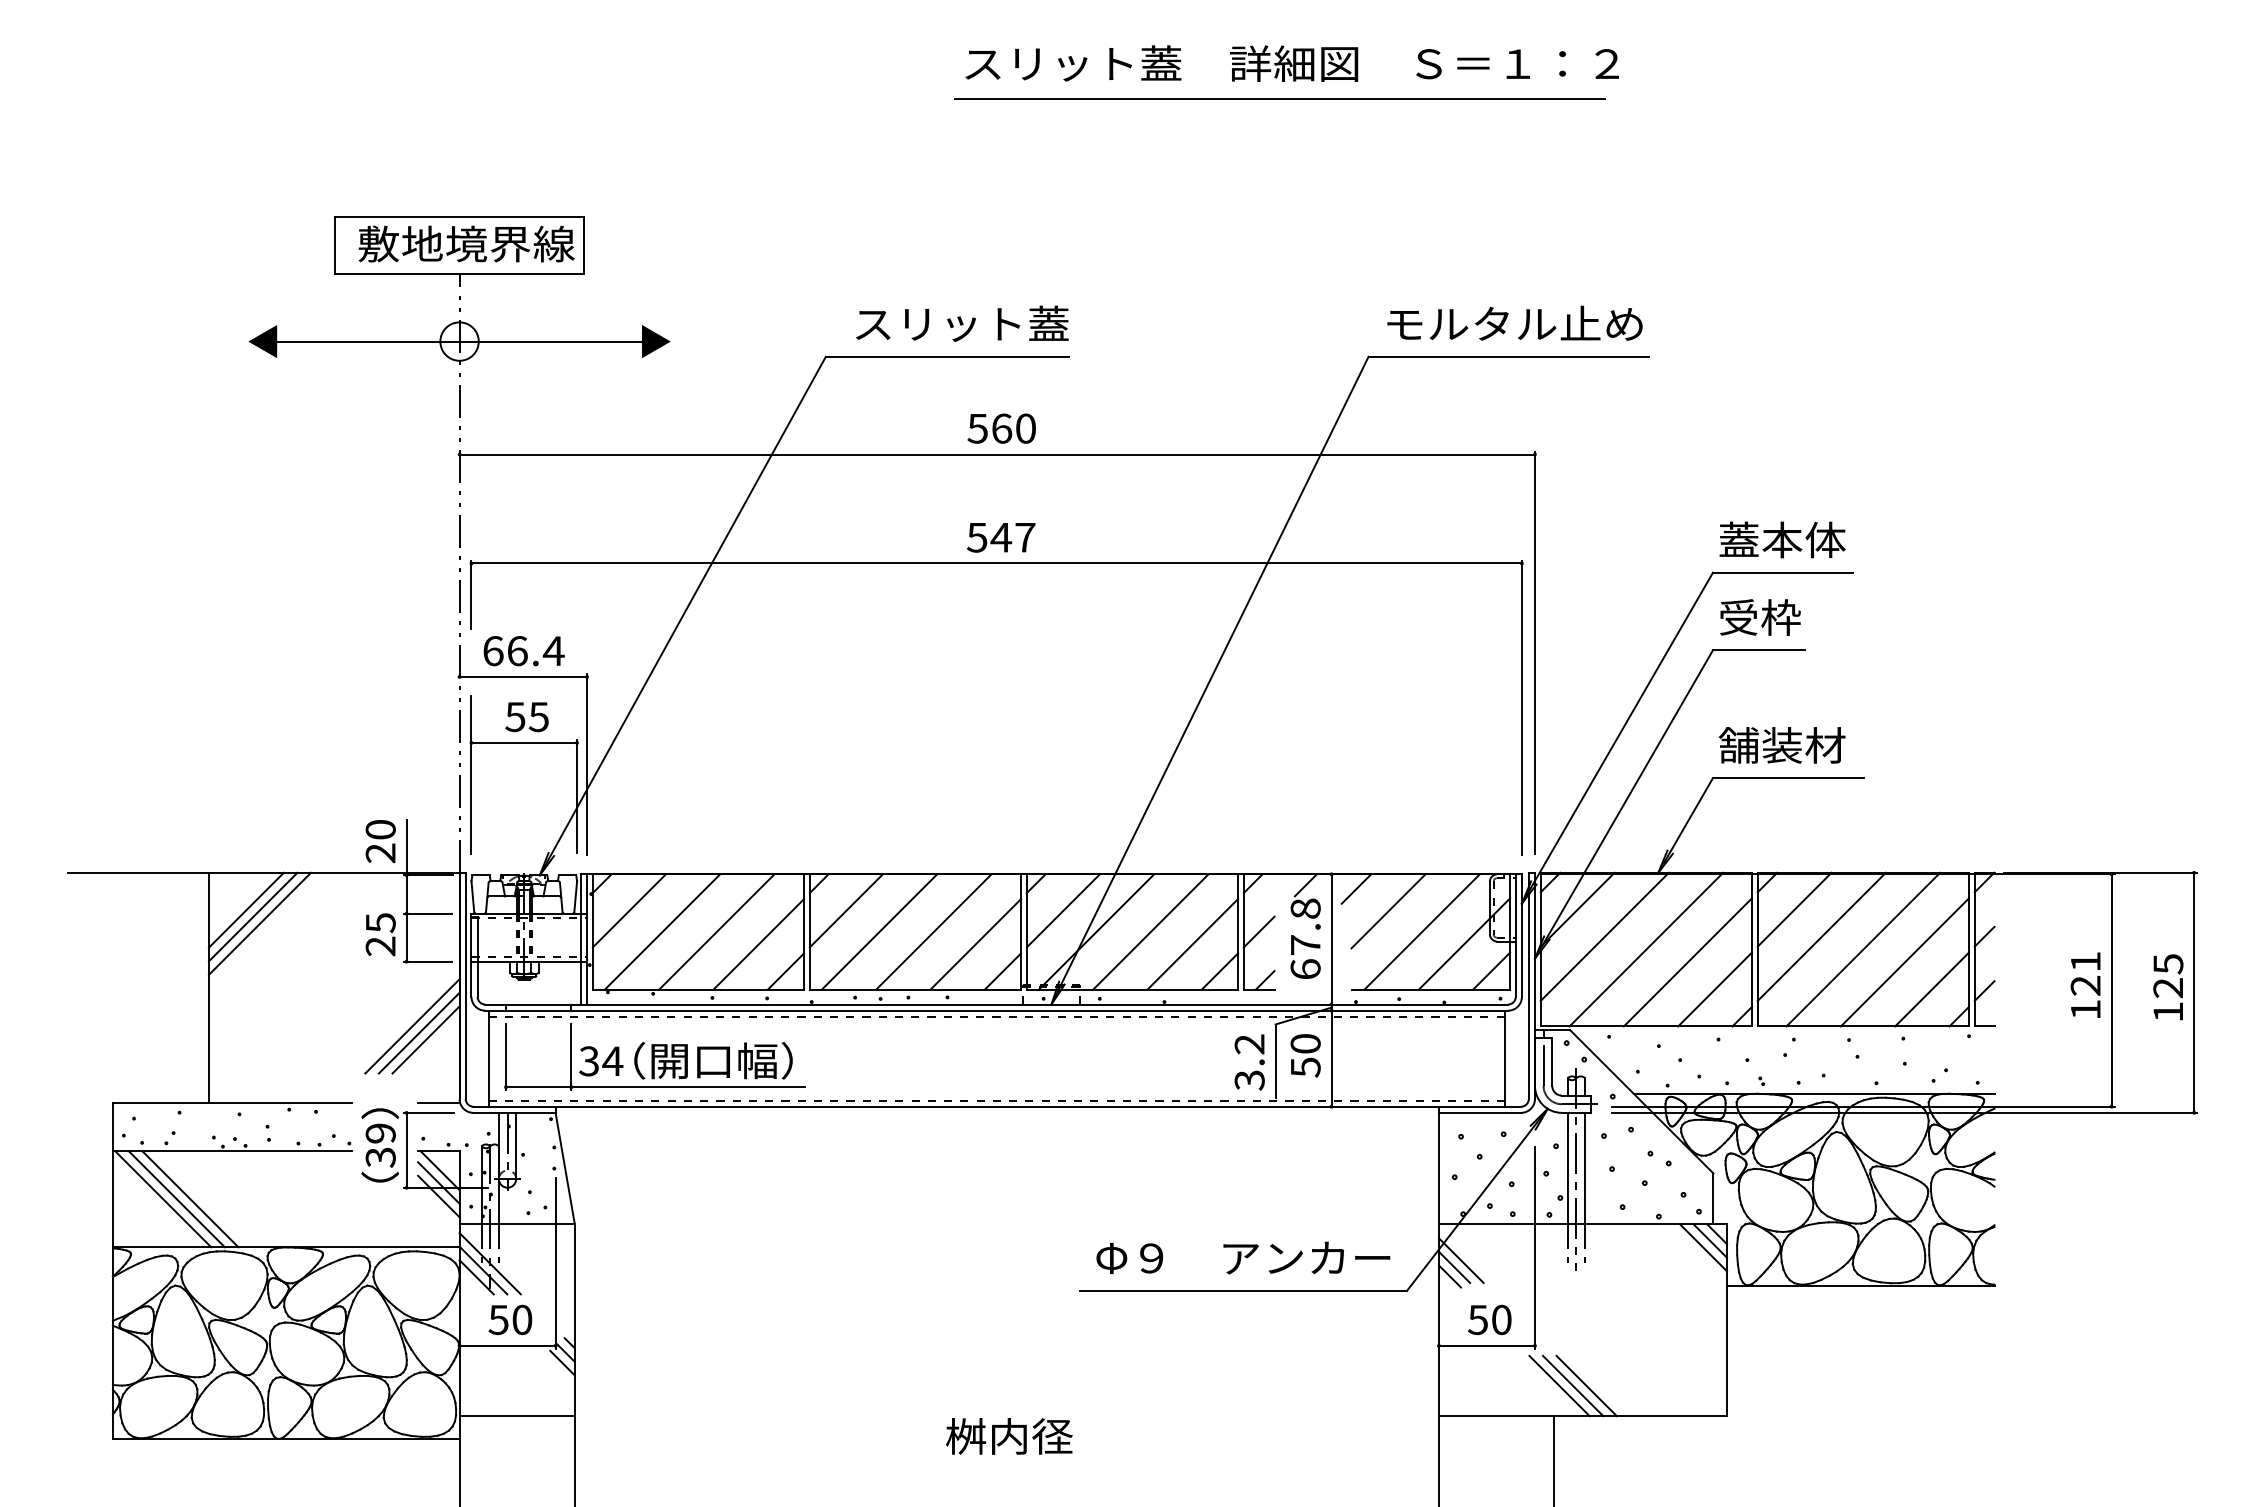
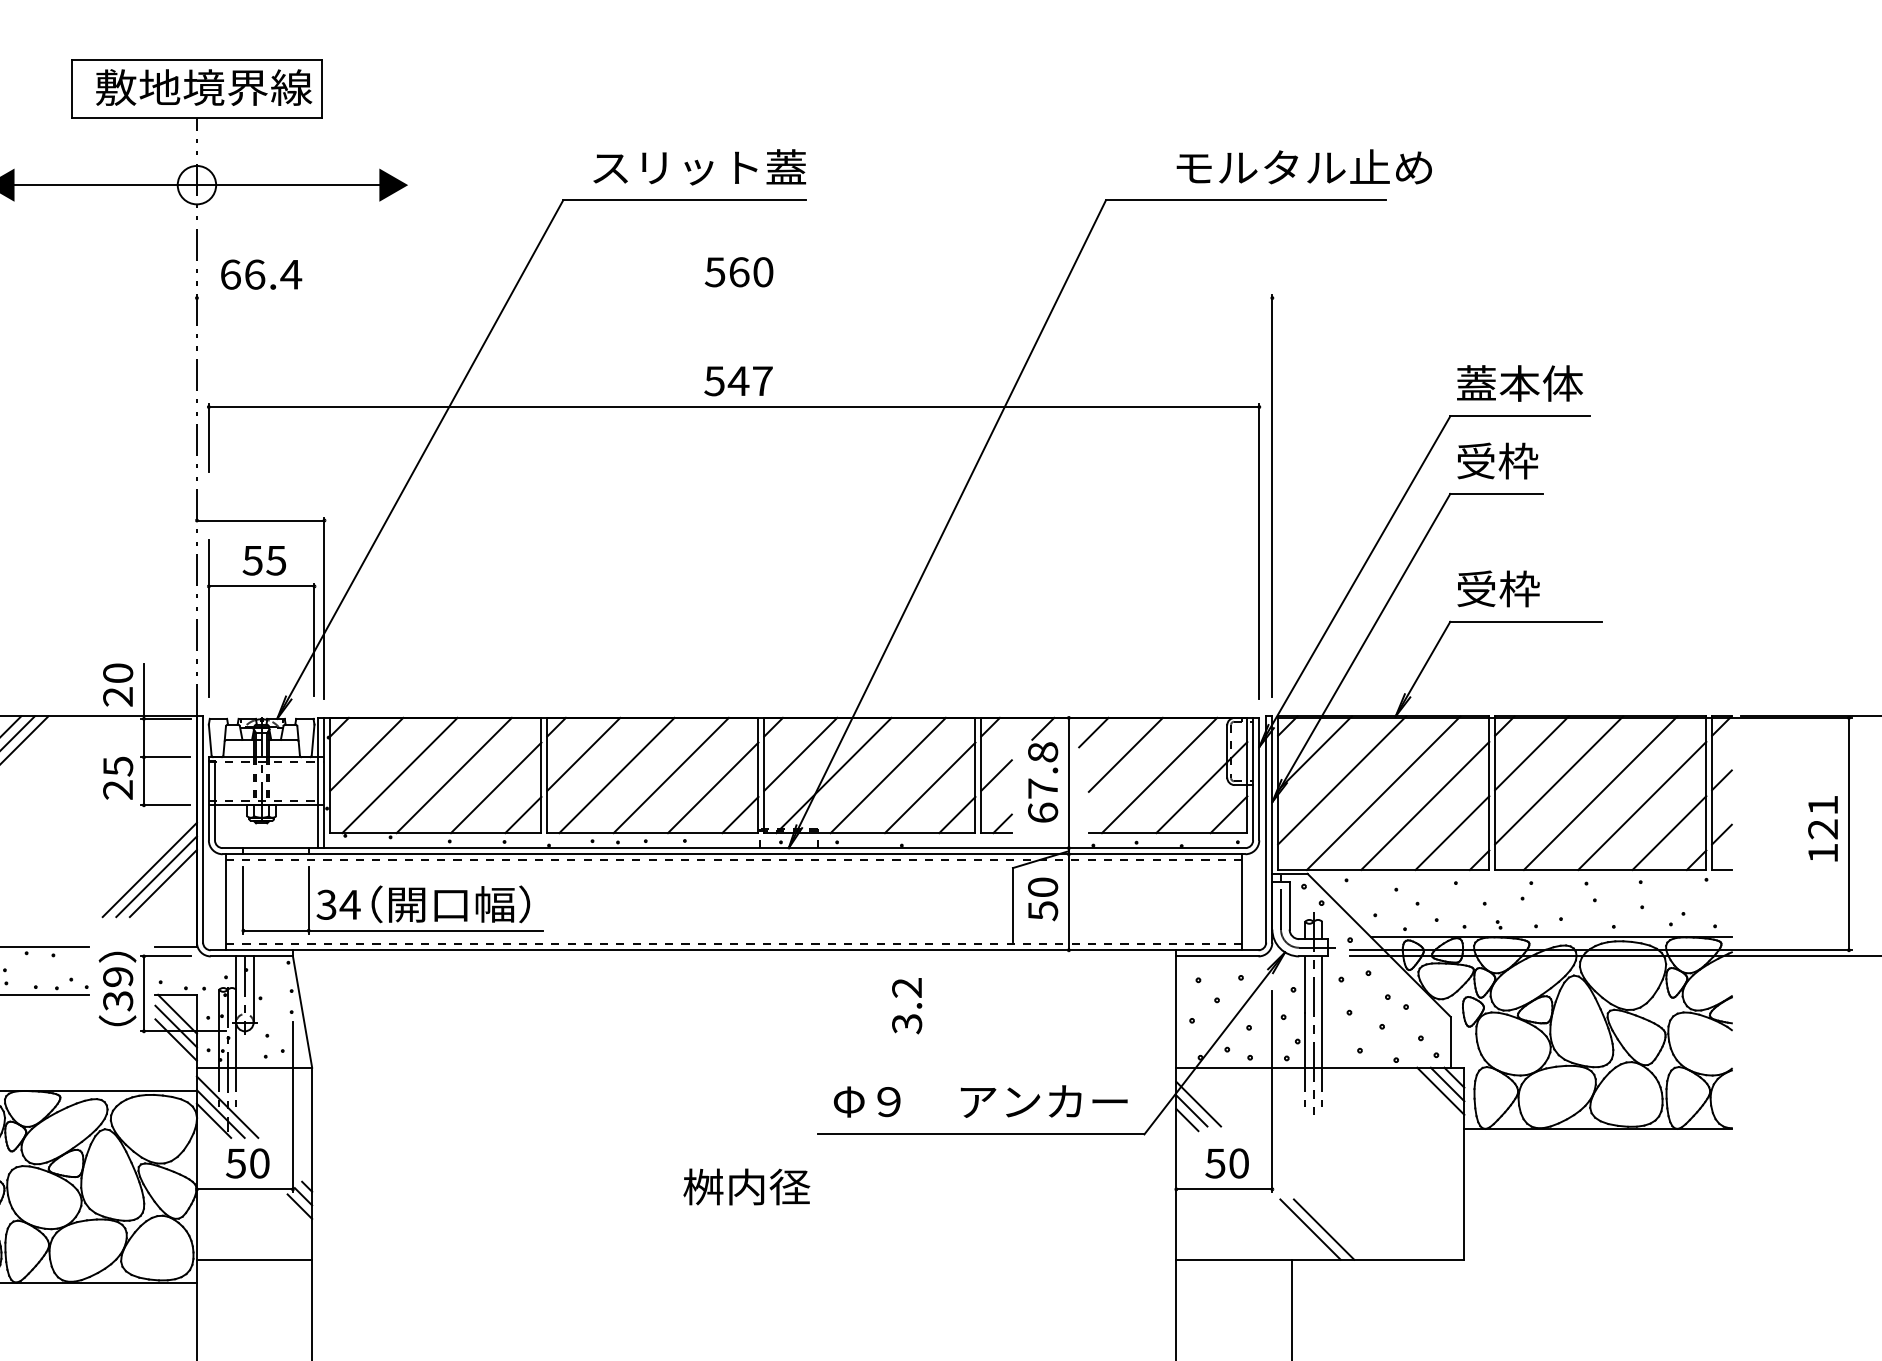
text: (1514, 322) -> (1303, 166), moved
line: (996, 454) -> (733, 298), removed
text: (523, 651) -> (260, 275), moved
text: (1781, 745) -> (1518, 589), 舗装材 -> 受枠
text: (1249, 1062) -> (906, 1006), moved
line: (1559, 1385) -> (1296, 1229), removed
text: (1009, 1436) -> (746, 1187), moved

